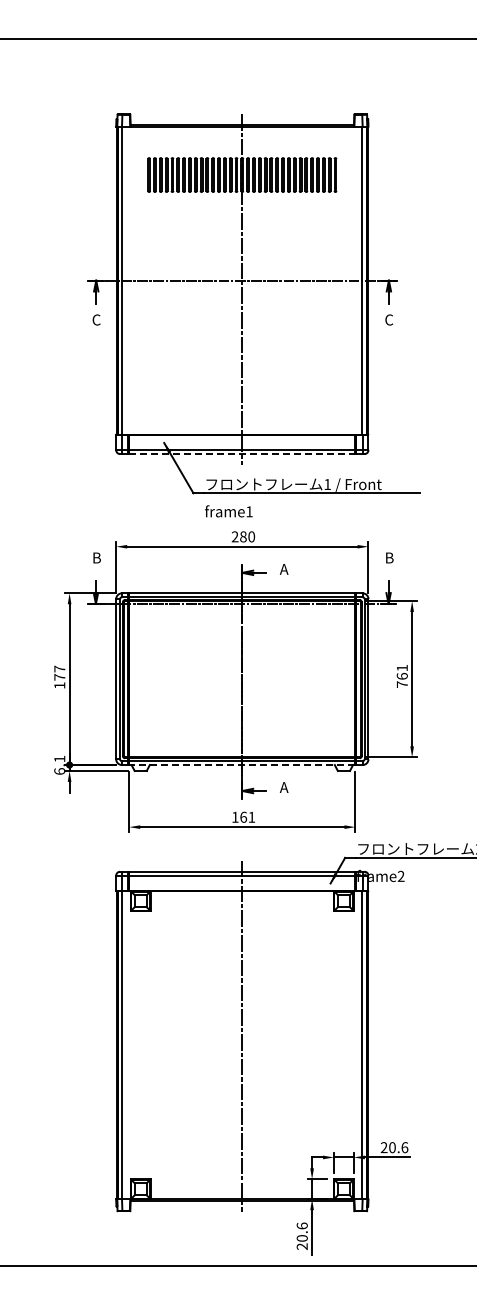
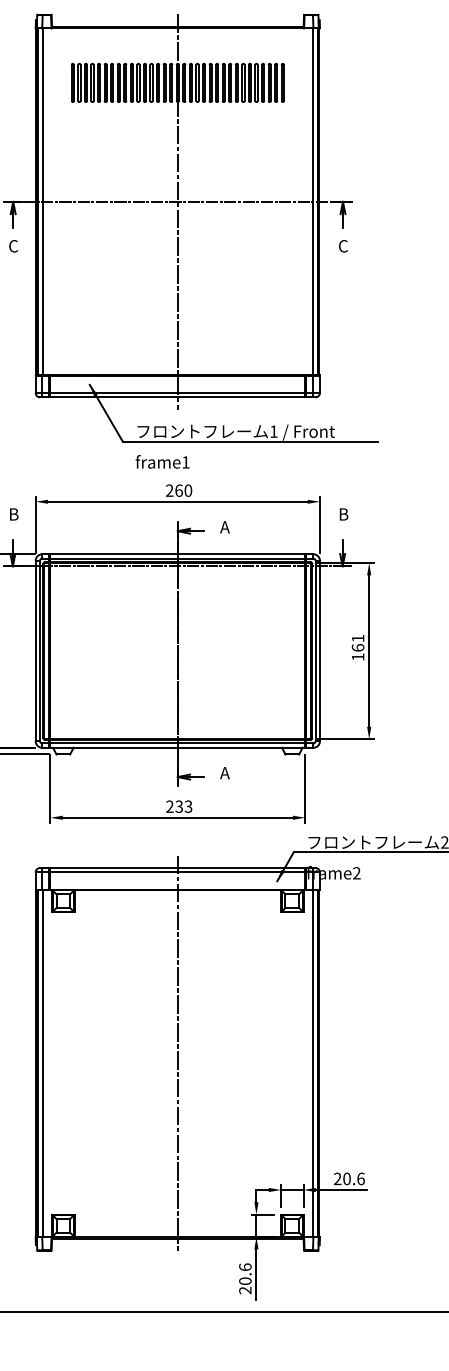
line: (242, 454) -> (178, 397), dashed -> solid
text: (243, 536) -> (179, 490), 280 -> 260
text: (401, 684) -> (357, 657), 761 -> 161
line: (241, 765) -> (176, 748), dashed -> solid
text: (243, 816) -> (179, 805), 161 -> 233

